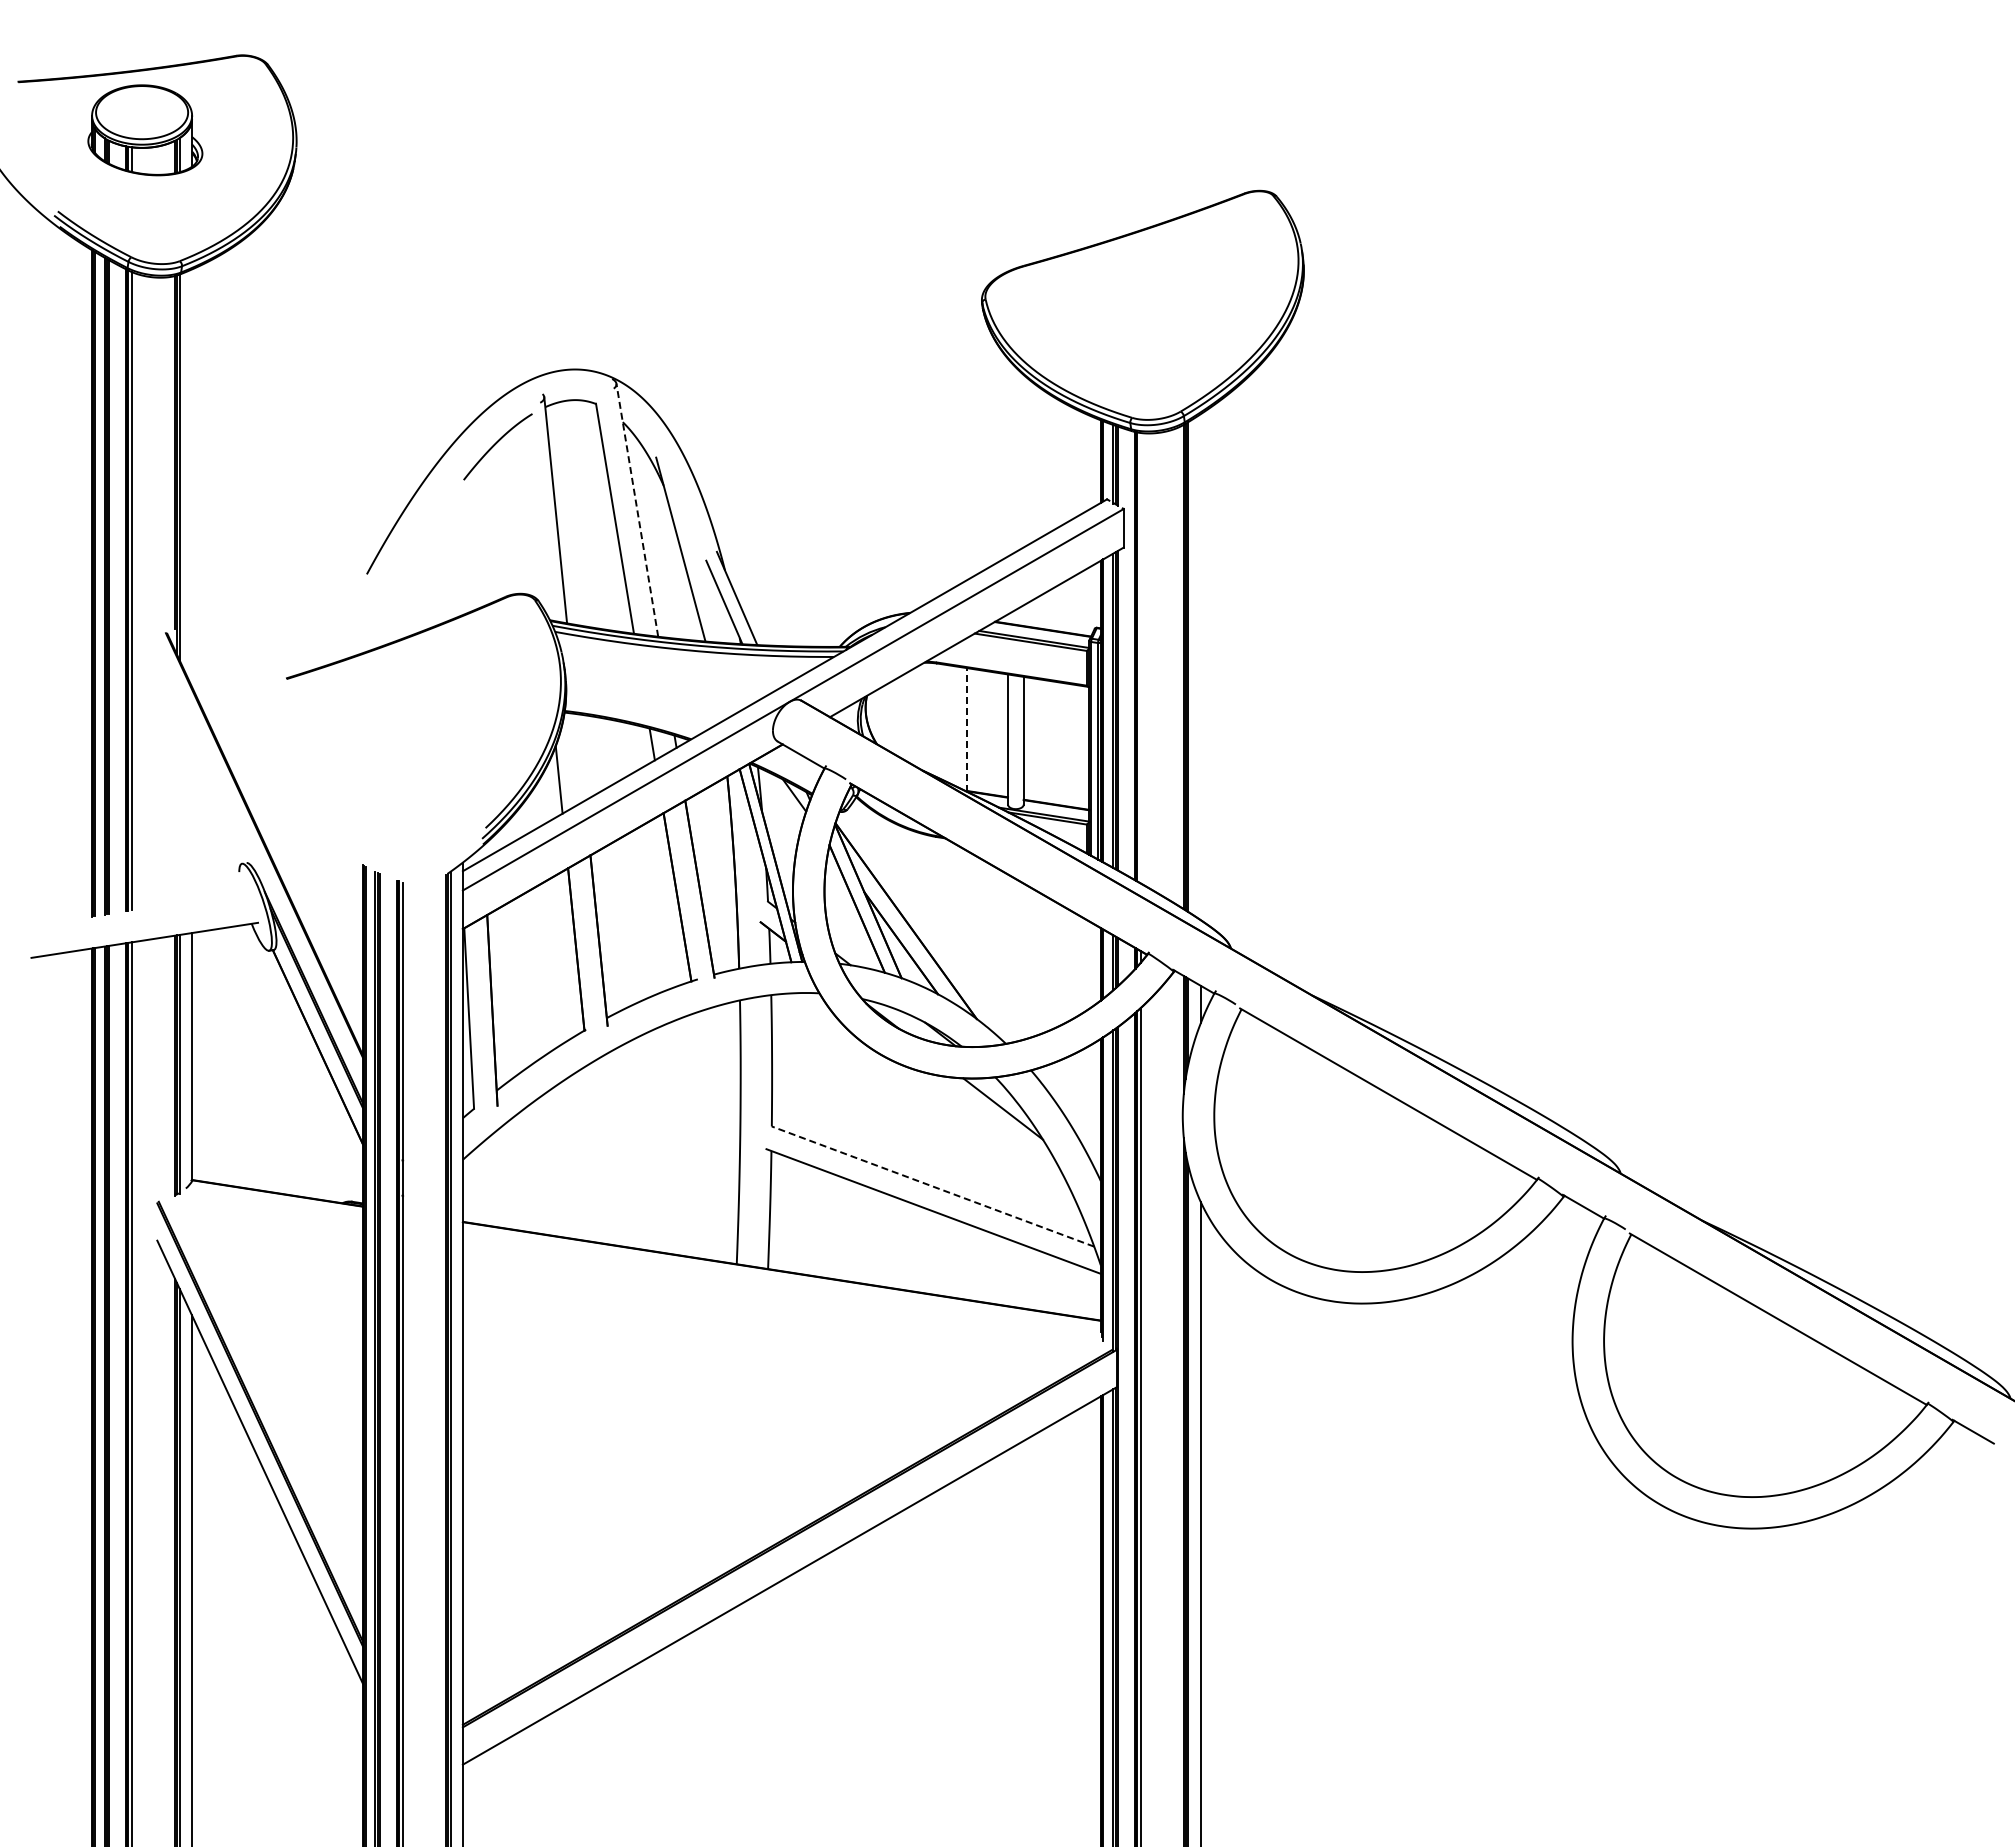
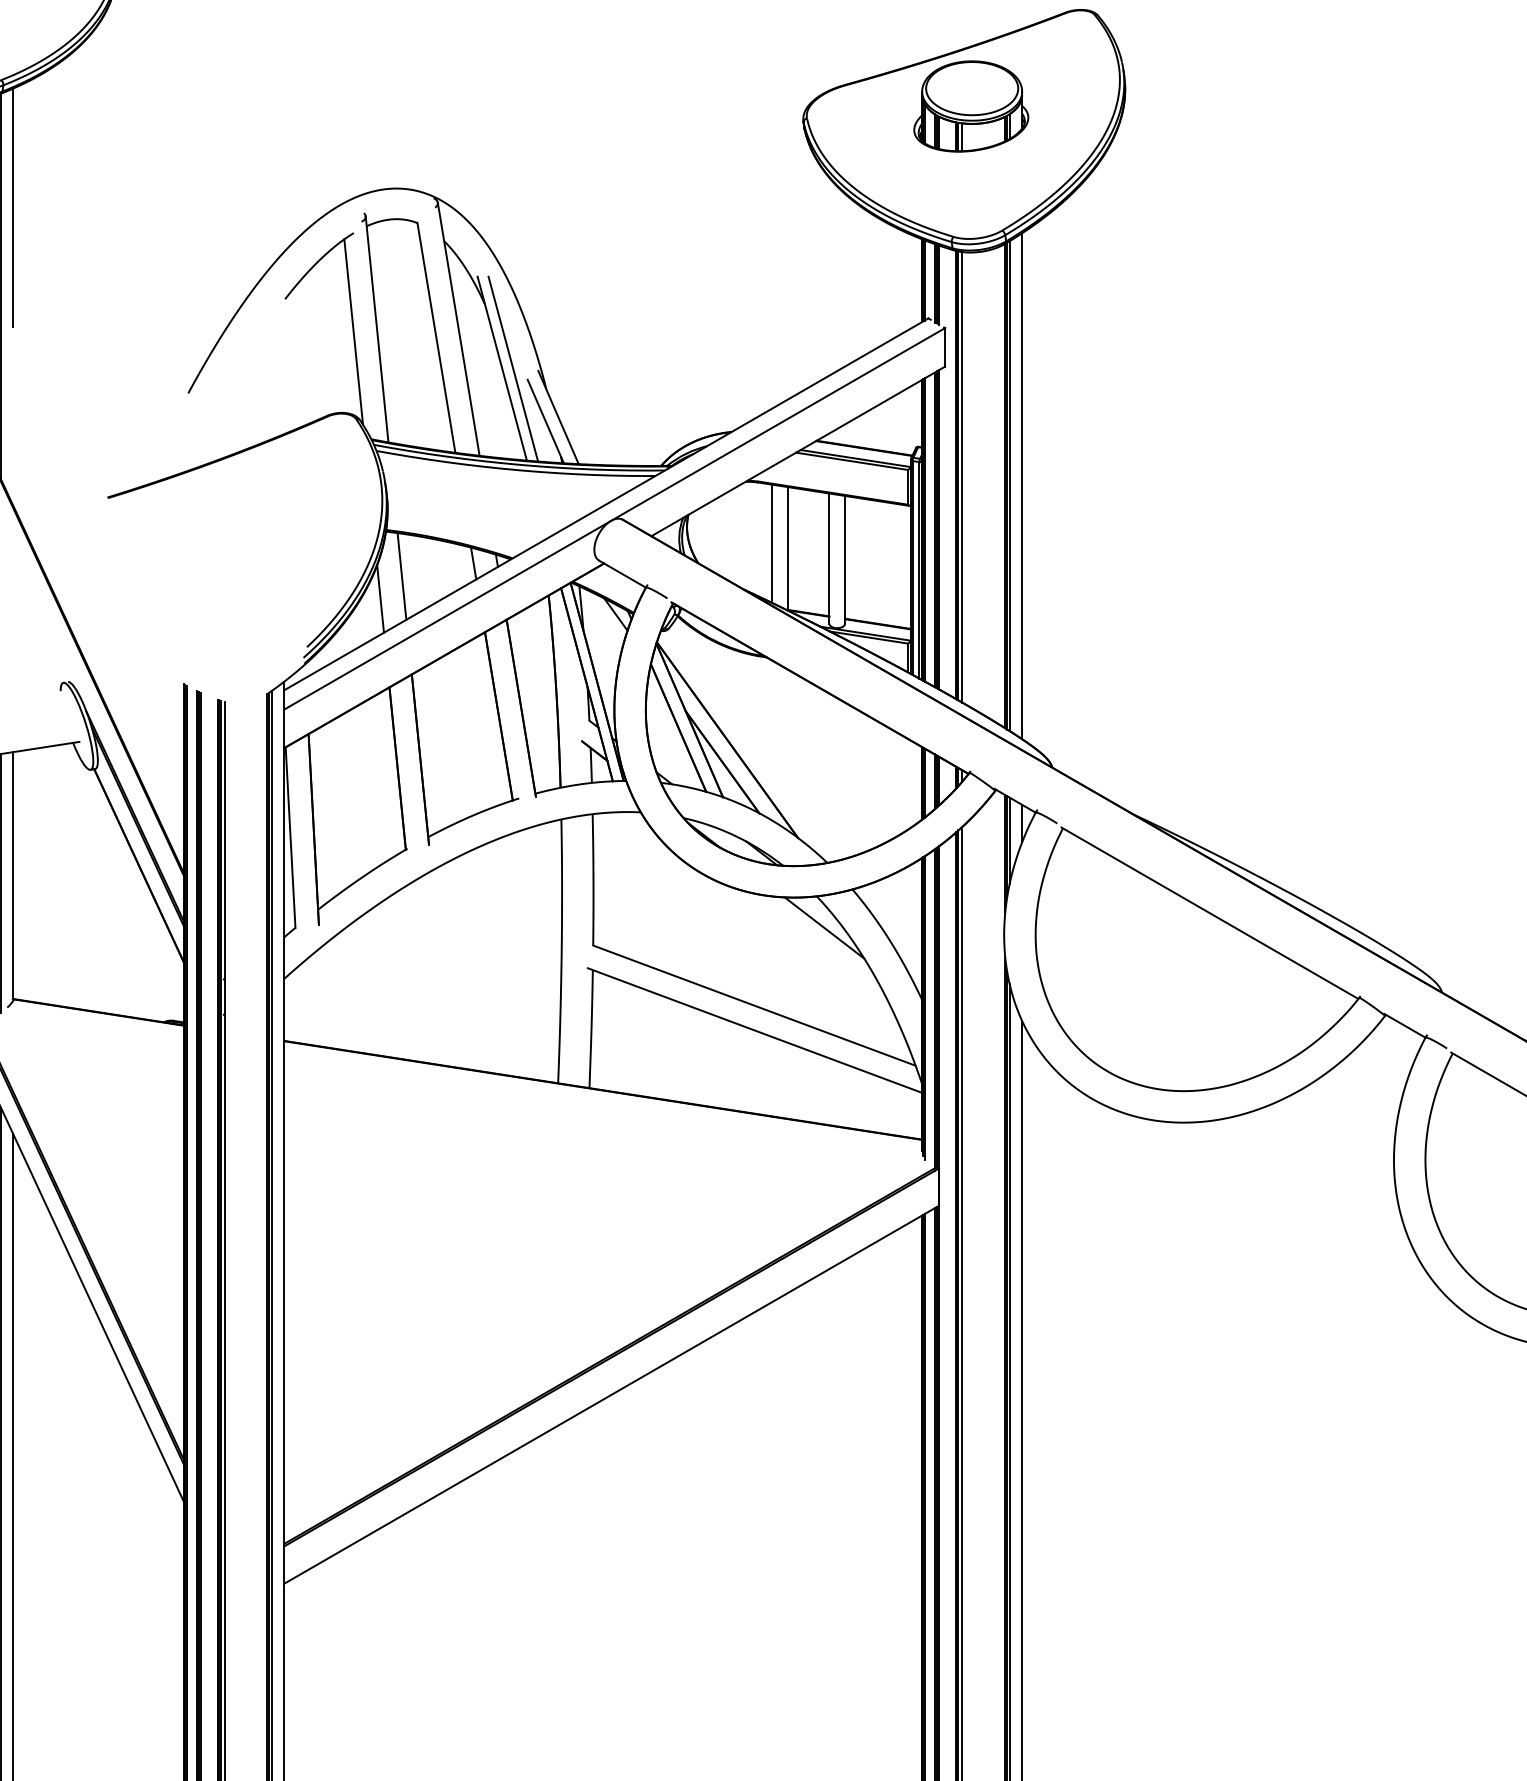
part: (1149, 287) -> (970, 106), added
line: (192, 388) -> (13, 207), added
line: (637, 509) -> (458, 328), dashed -> solid
line: (531, 512) -> (352, 331), added
line: (691, 549) -> (512, 368), added
line: (1140, 658) -> (961, 477), added
line: (1200, 667) -> (1021, 486), added
line: (950, 724) -> (771, 543), added
line: (966, 729) -> (787, 548), dashed -> solid
line: (580, 757) -> (401, 576), added
line: (932, 1186) -> (753, 1005), dashed -> solid

